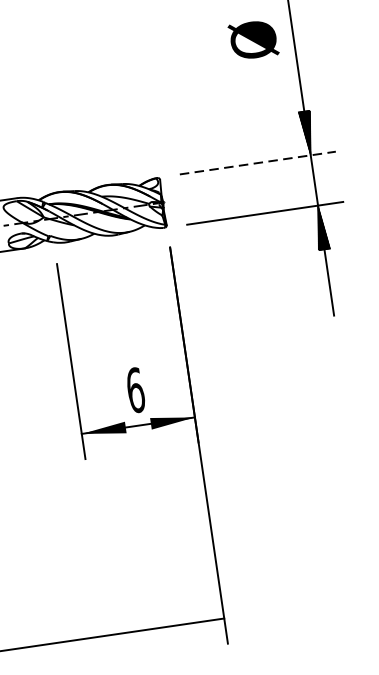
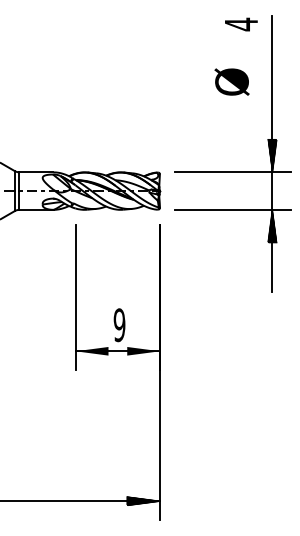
text: (252, 39) -> (231, 81), moved
line: (258, 163) -> (233, 172), dashed -> solid
text: (135, 390) -> (119, 325), 6 -> 9
hatch: (201, 620) -> (143, 500), added

